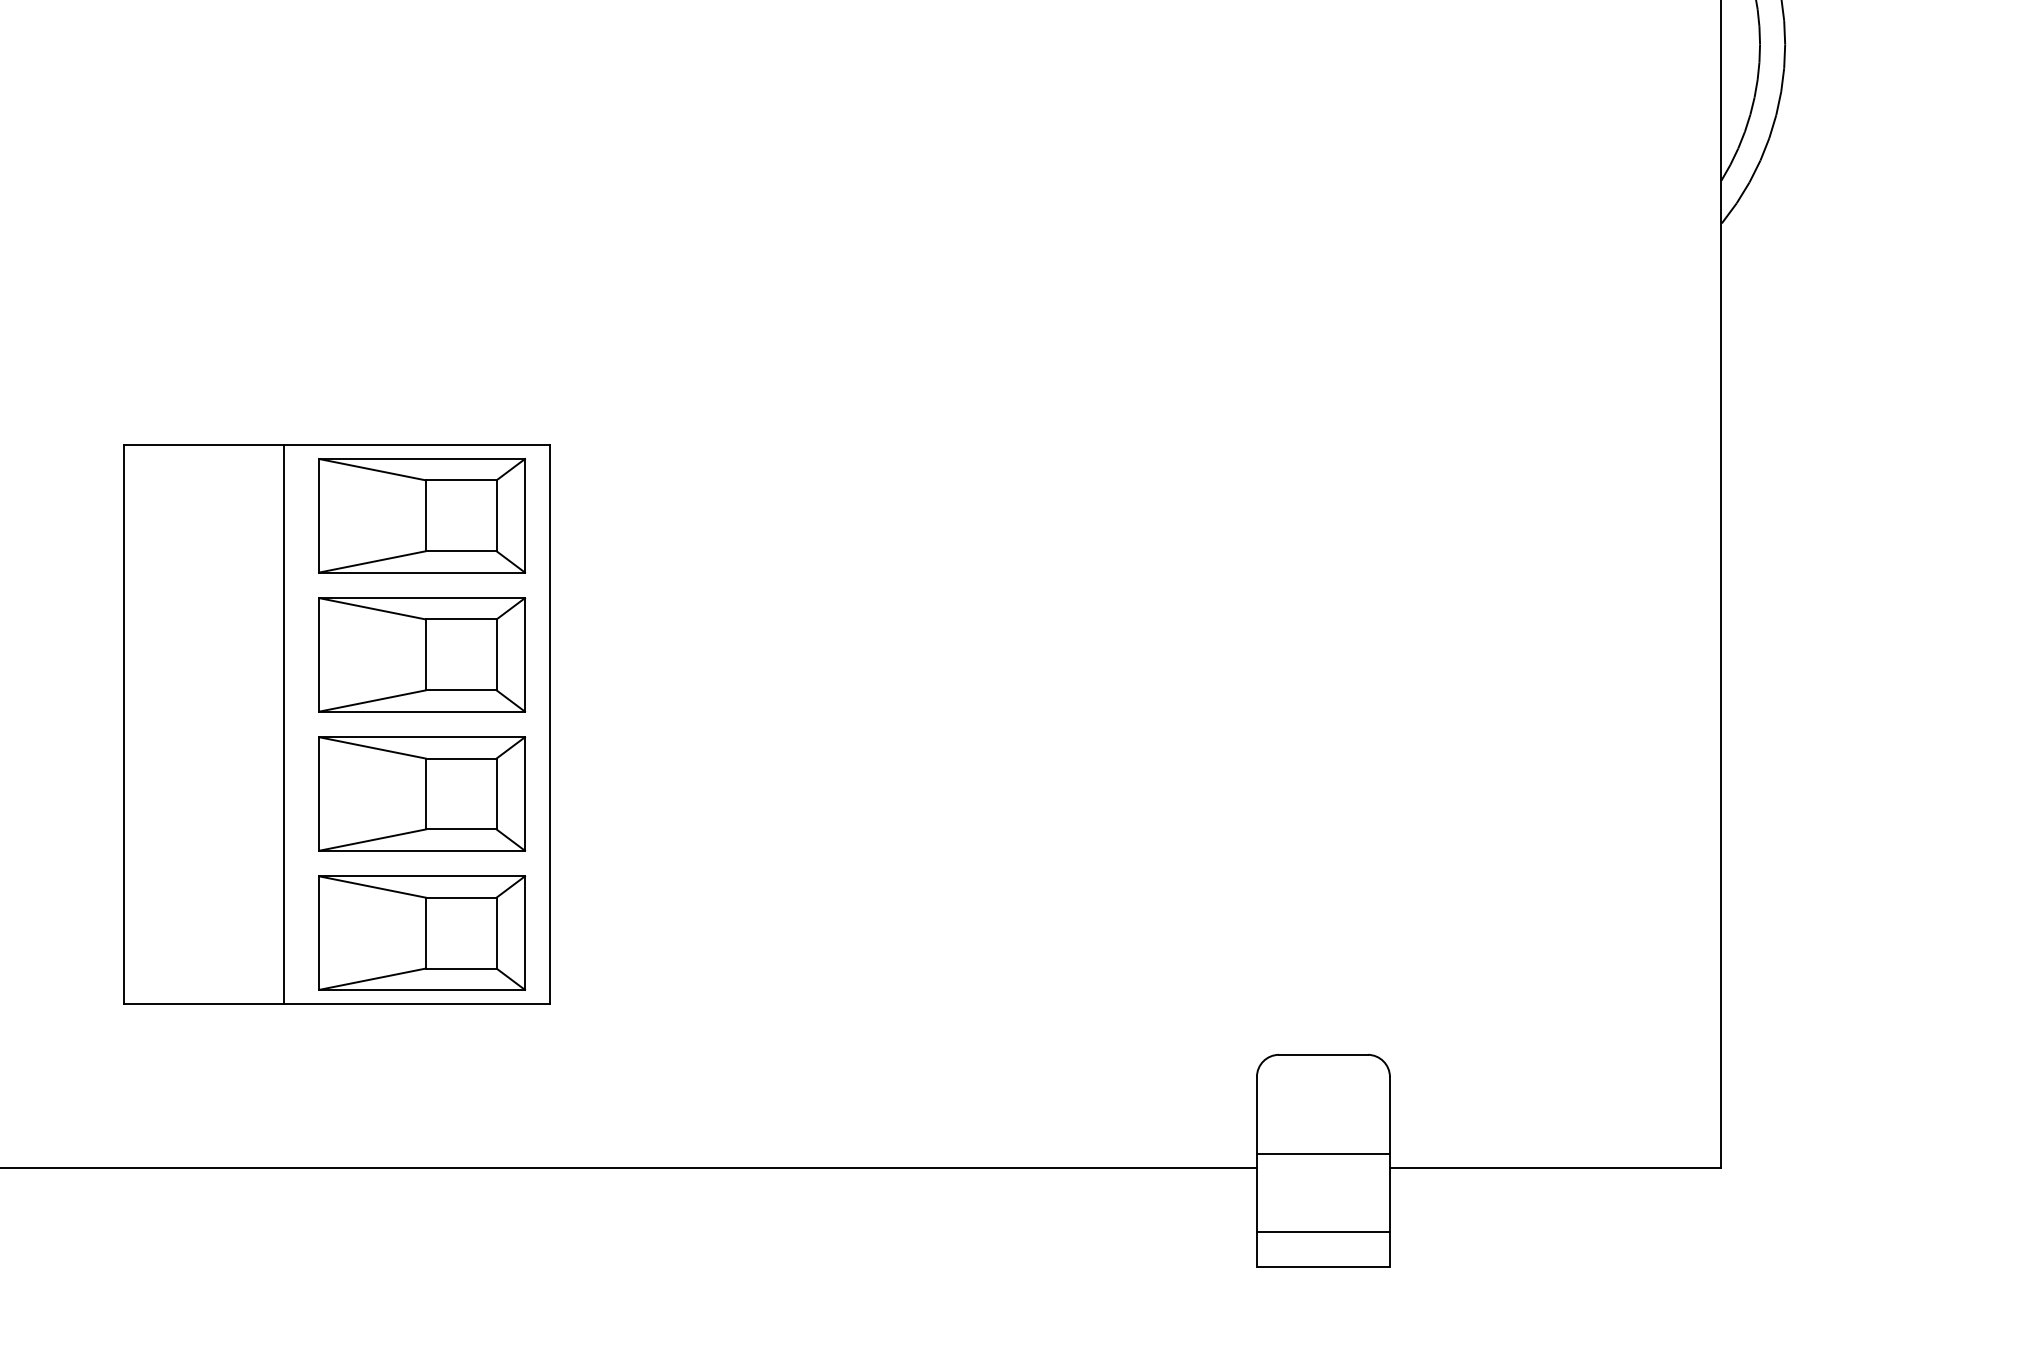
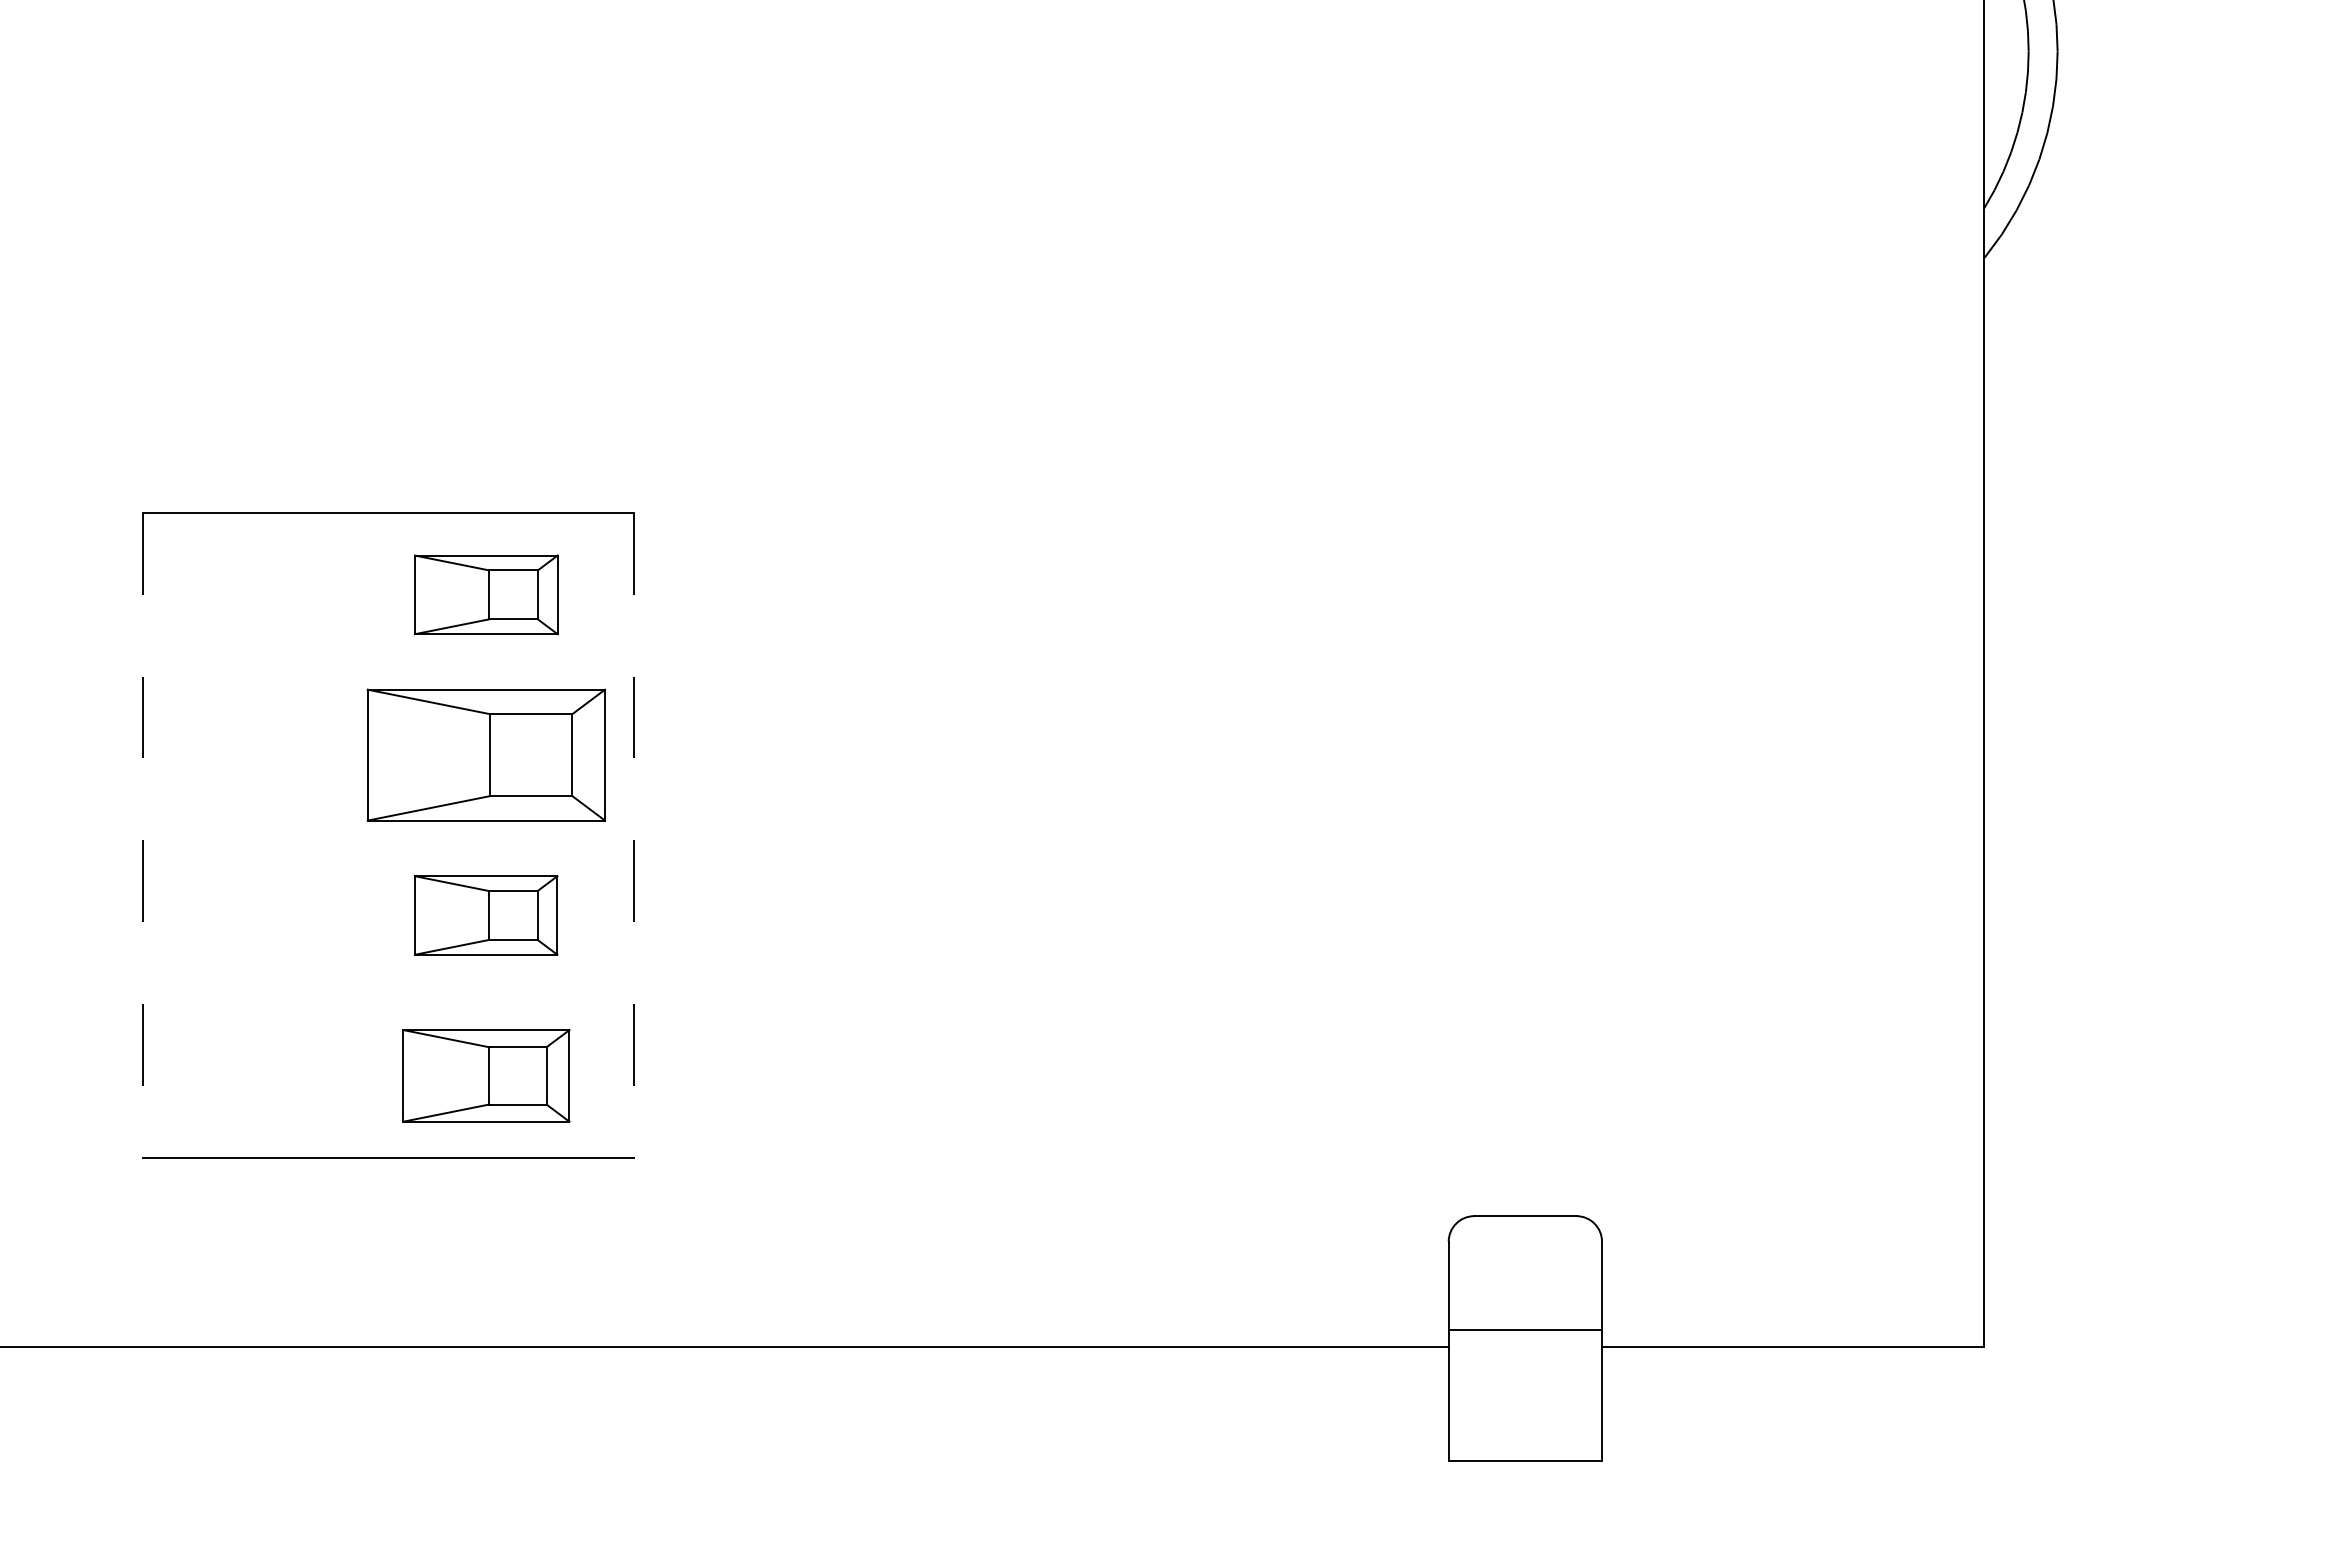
part: (422, 515) -> (486, 594), size x0.6
line: (283, 723) -> (326, 834), removed
line: (123, 724) -> (142, 835), solid -> dashed
line: (549, 724) -> (633, 835), solid -> dashed
part: (421, 794) -> (485, 915), size x0.6
part: (422, 932) -> (486, 1075), size x0.7
line: (1323, 1232) -> (1525, 1420), removed

